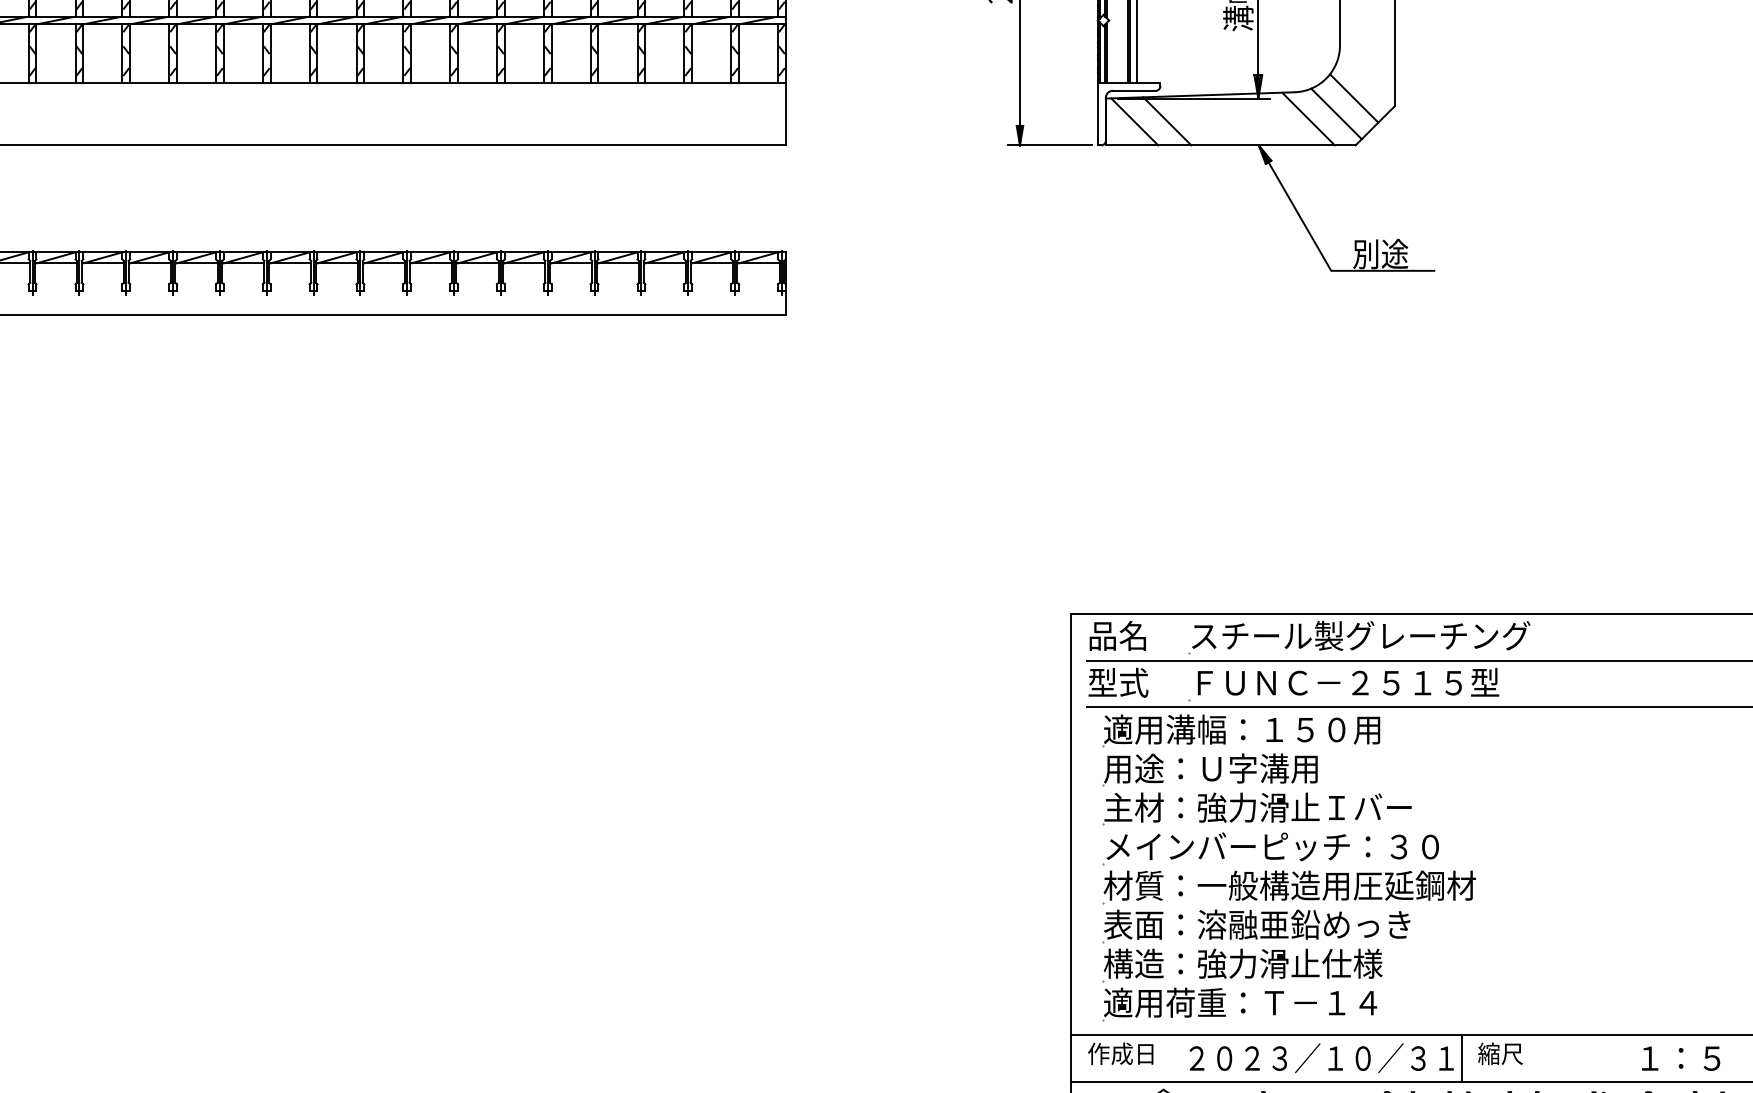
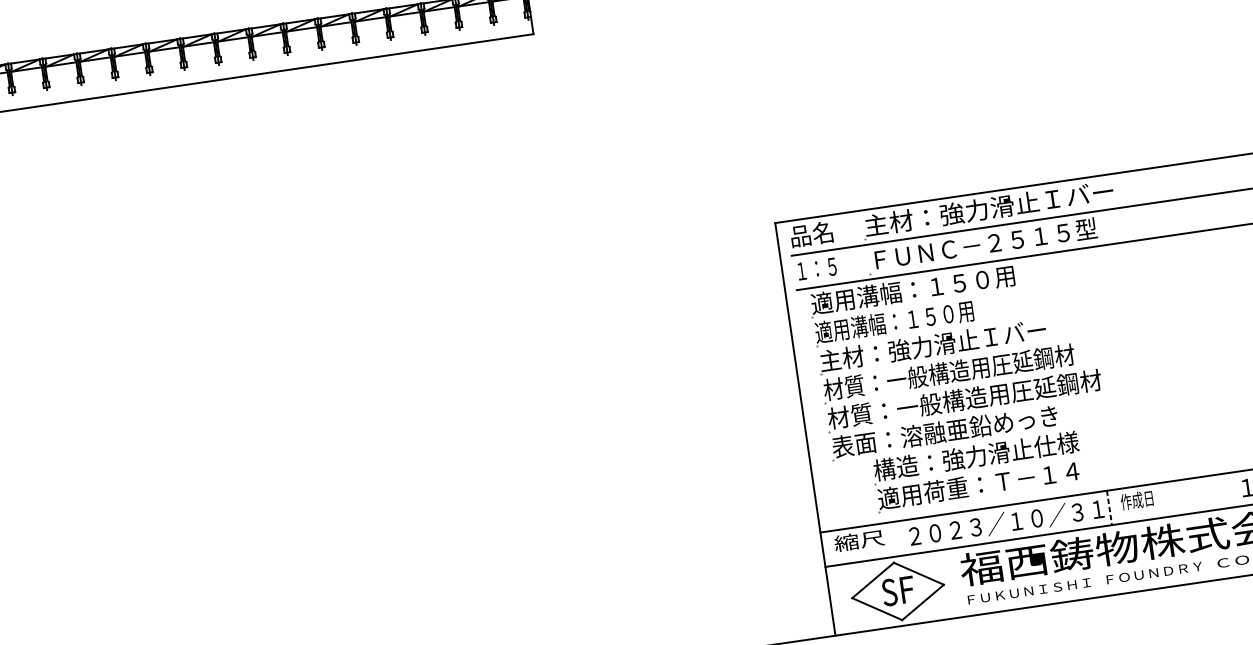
text: (1360, 635) -> (989, 208), スチール製グレーチング -> 主材：強力滑止Ｉバー
text: (1118, 682) -> (817, 268), 型式 -> １：５
text: (1210, 768) -> (893, 321), 用途：Ｕ字溝用 -> 適用溝幅：１５０用
text: (1273, 846) -> (948, 372), メインバーピッチ：３０ -> 材質：一般構造用圧延鋼材
part: (1245, 978) -> (979, 466), moved
text: (1121, 1053) -> (859, 540), 作成日 -> 縮尺
text: (1500, 1053) -> (1137, 500), 縮尺 -> 作成日
line: (1461, 1059) -> (1109, 508), solid -> dashed

